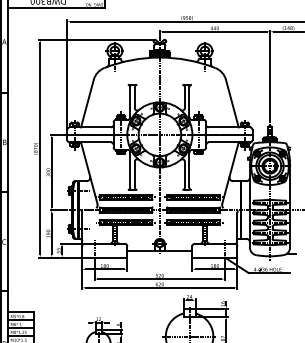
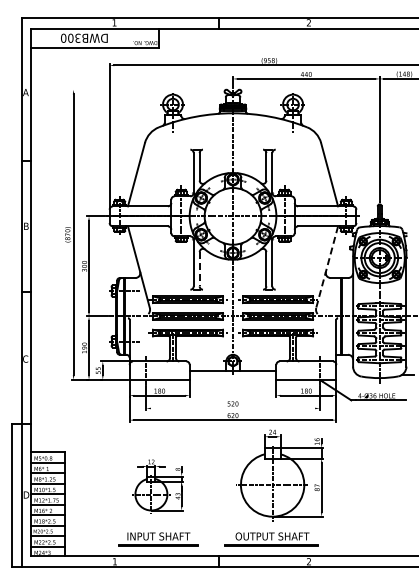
line: (96, 39) -> (148, 89), removed
line: (230, 173) -> (327, 267), solid -> dashed
line: (134, 174) -> (199, 269), solid -> dashed
line: (159, 279) -> (232, 408), removed

